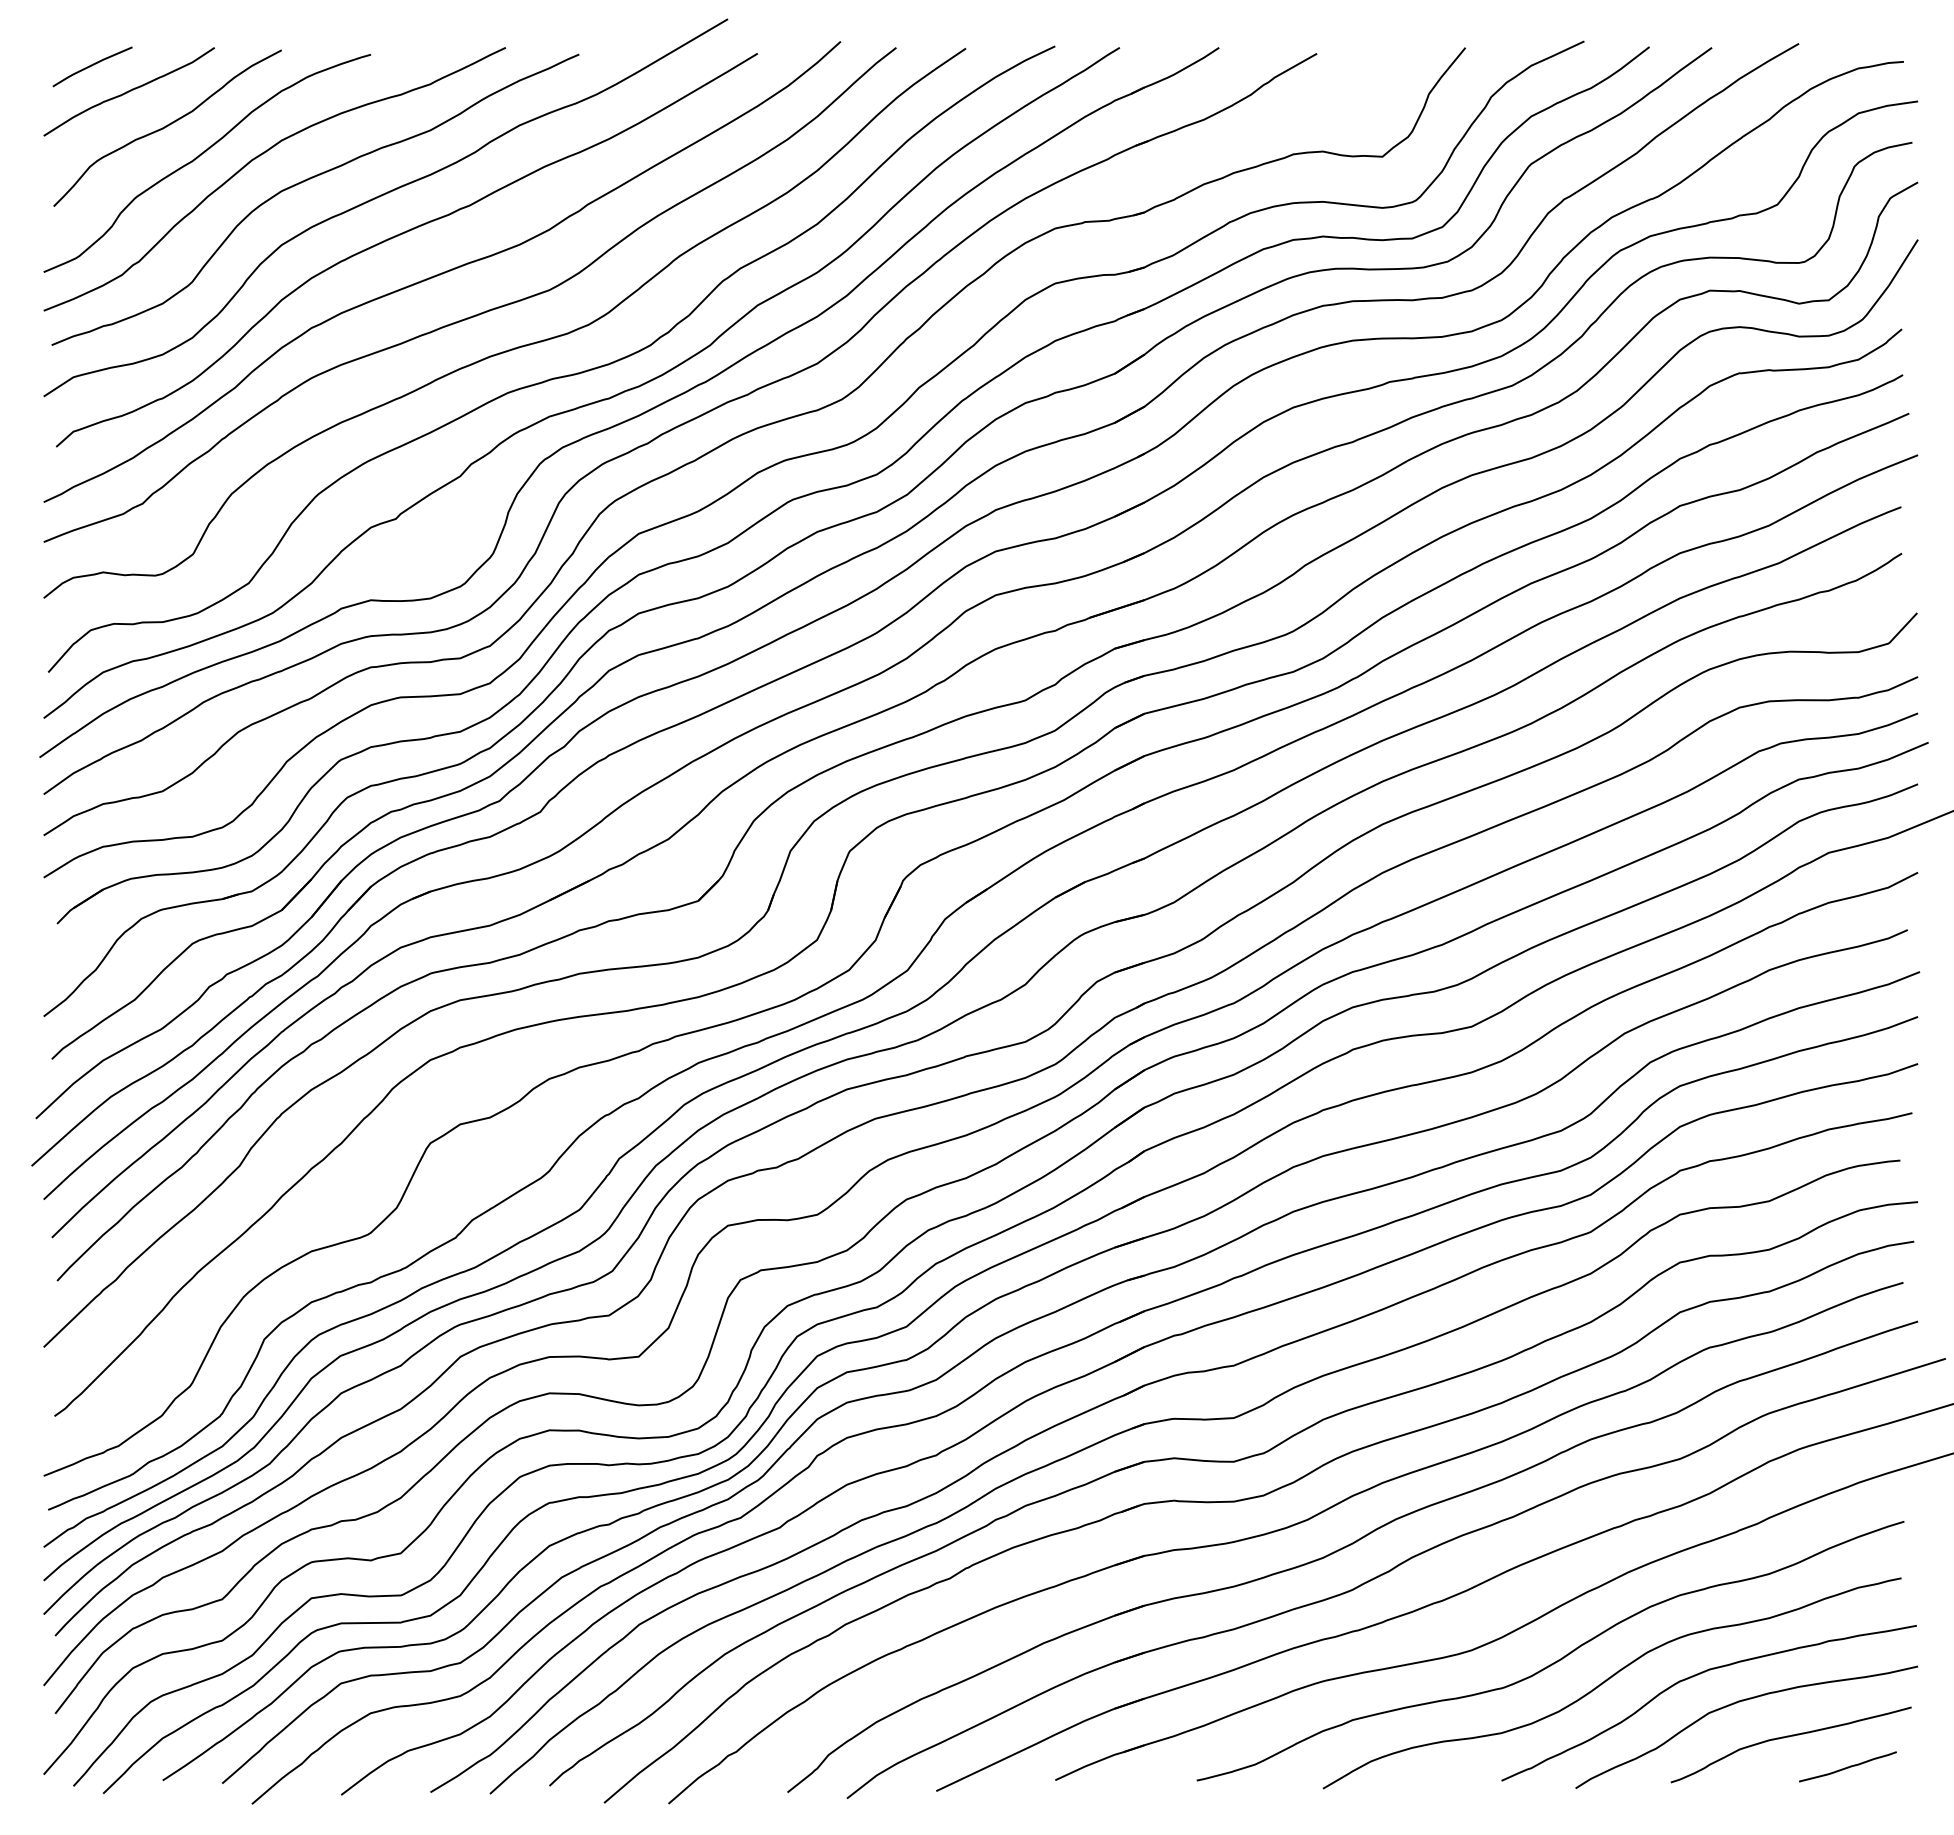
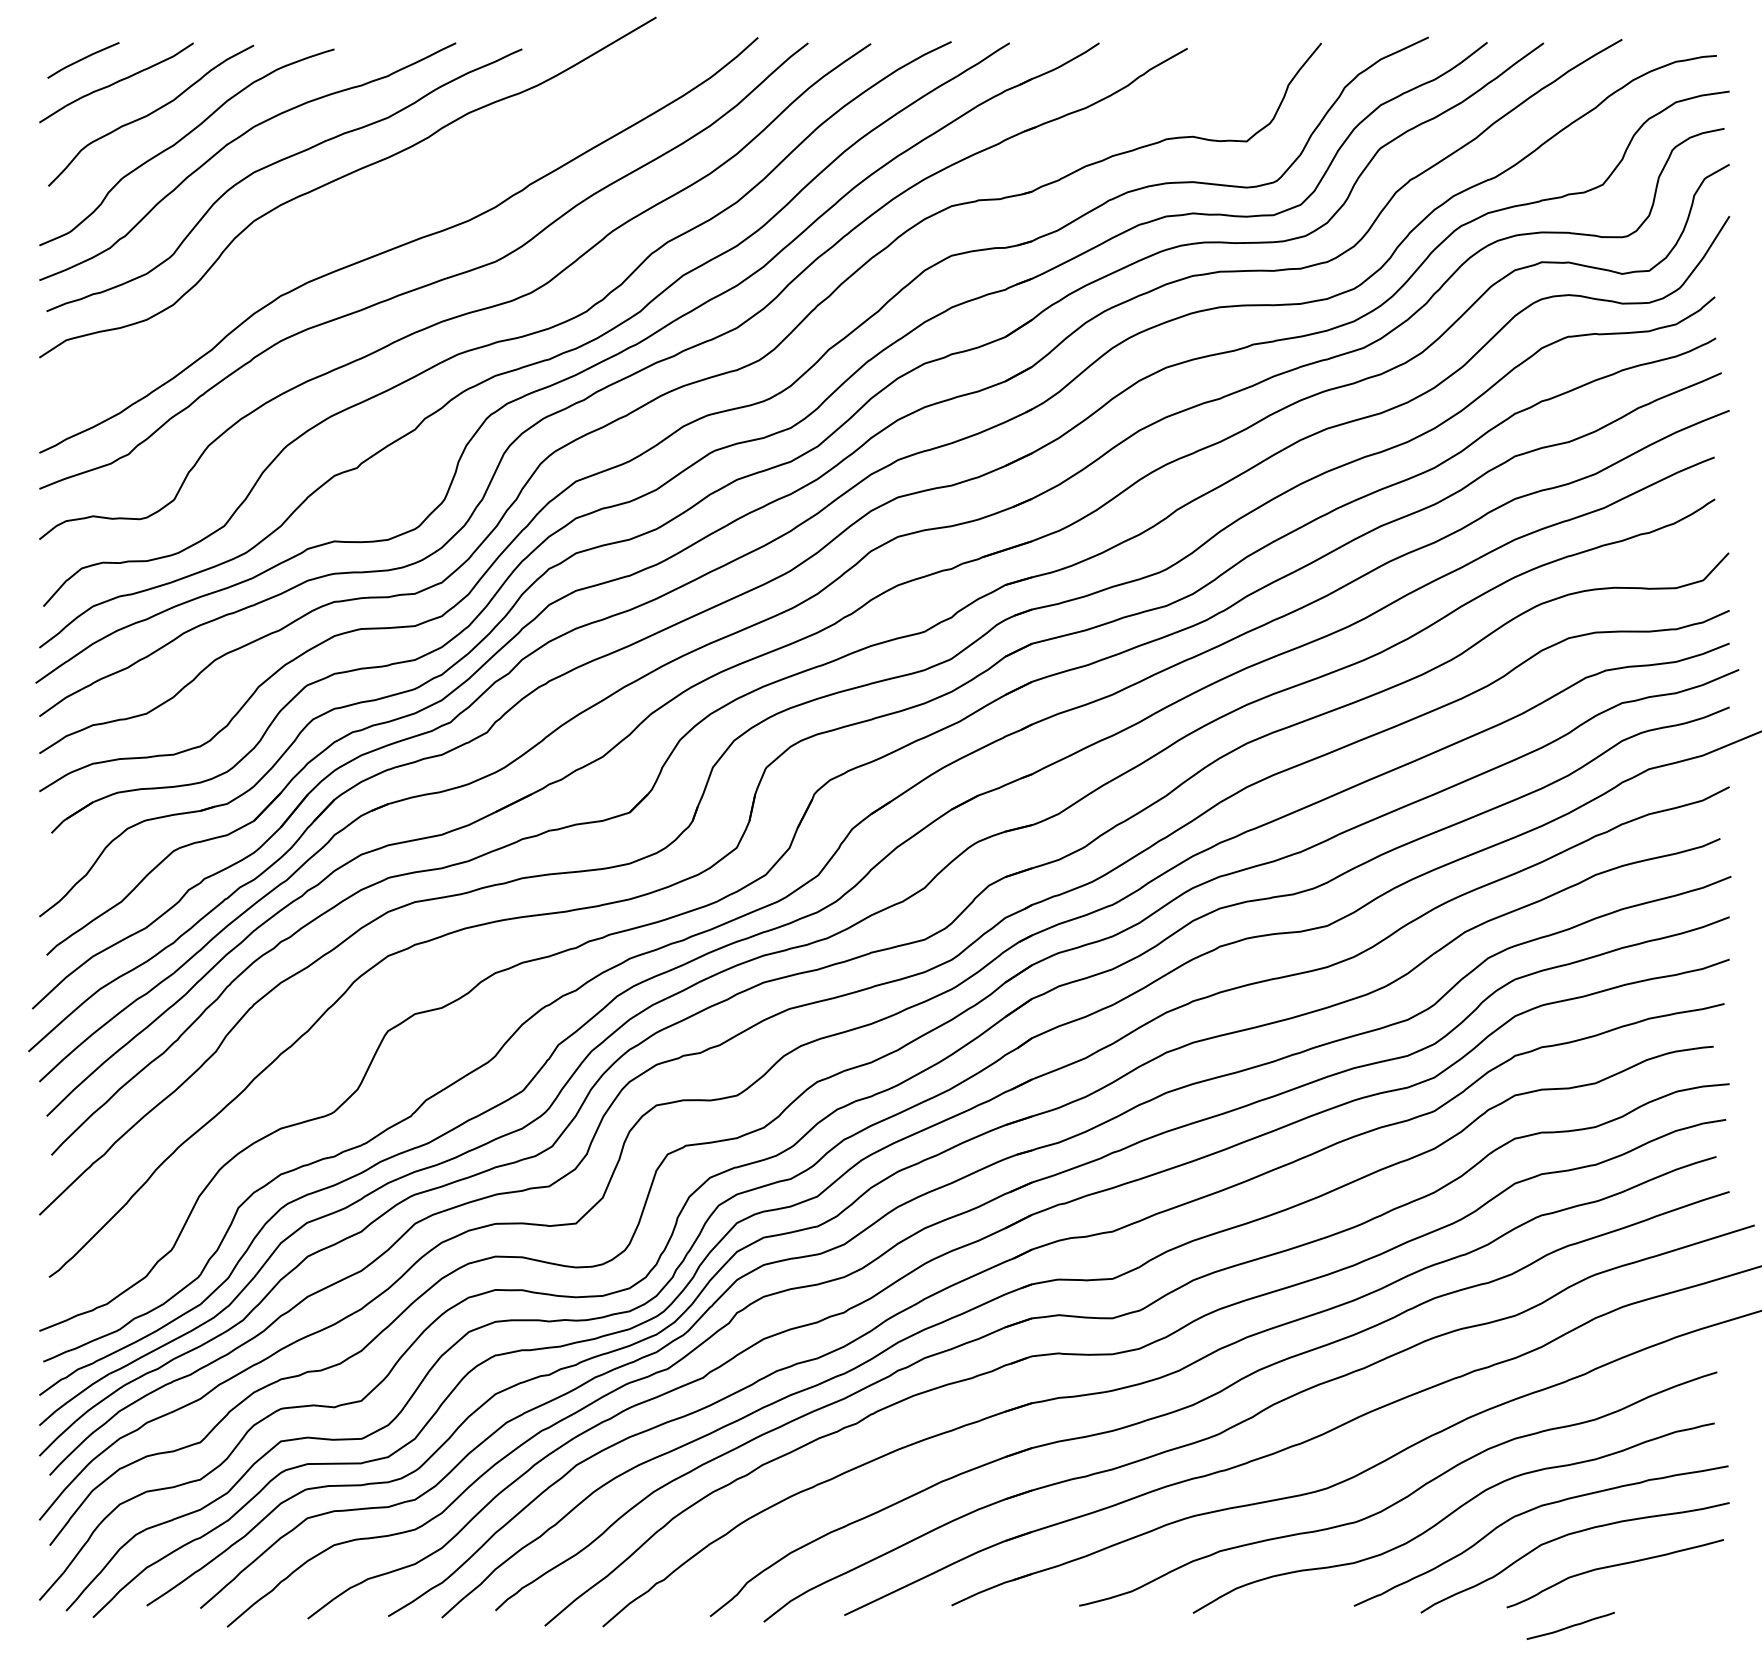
curve: (398, 236) -> (359, 213), removed
curve: (1847, 1766) -> (1570, 1625), moved

